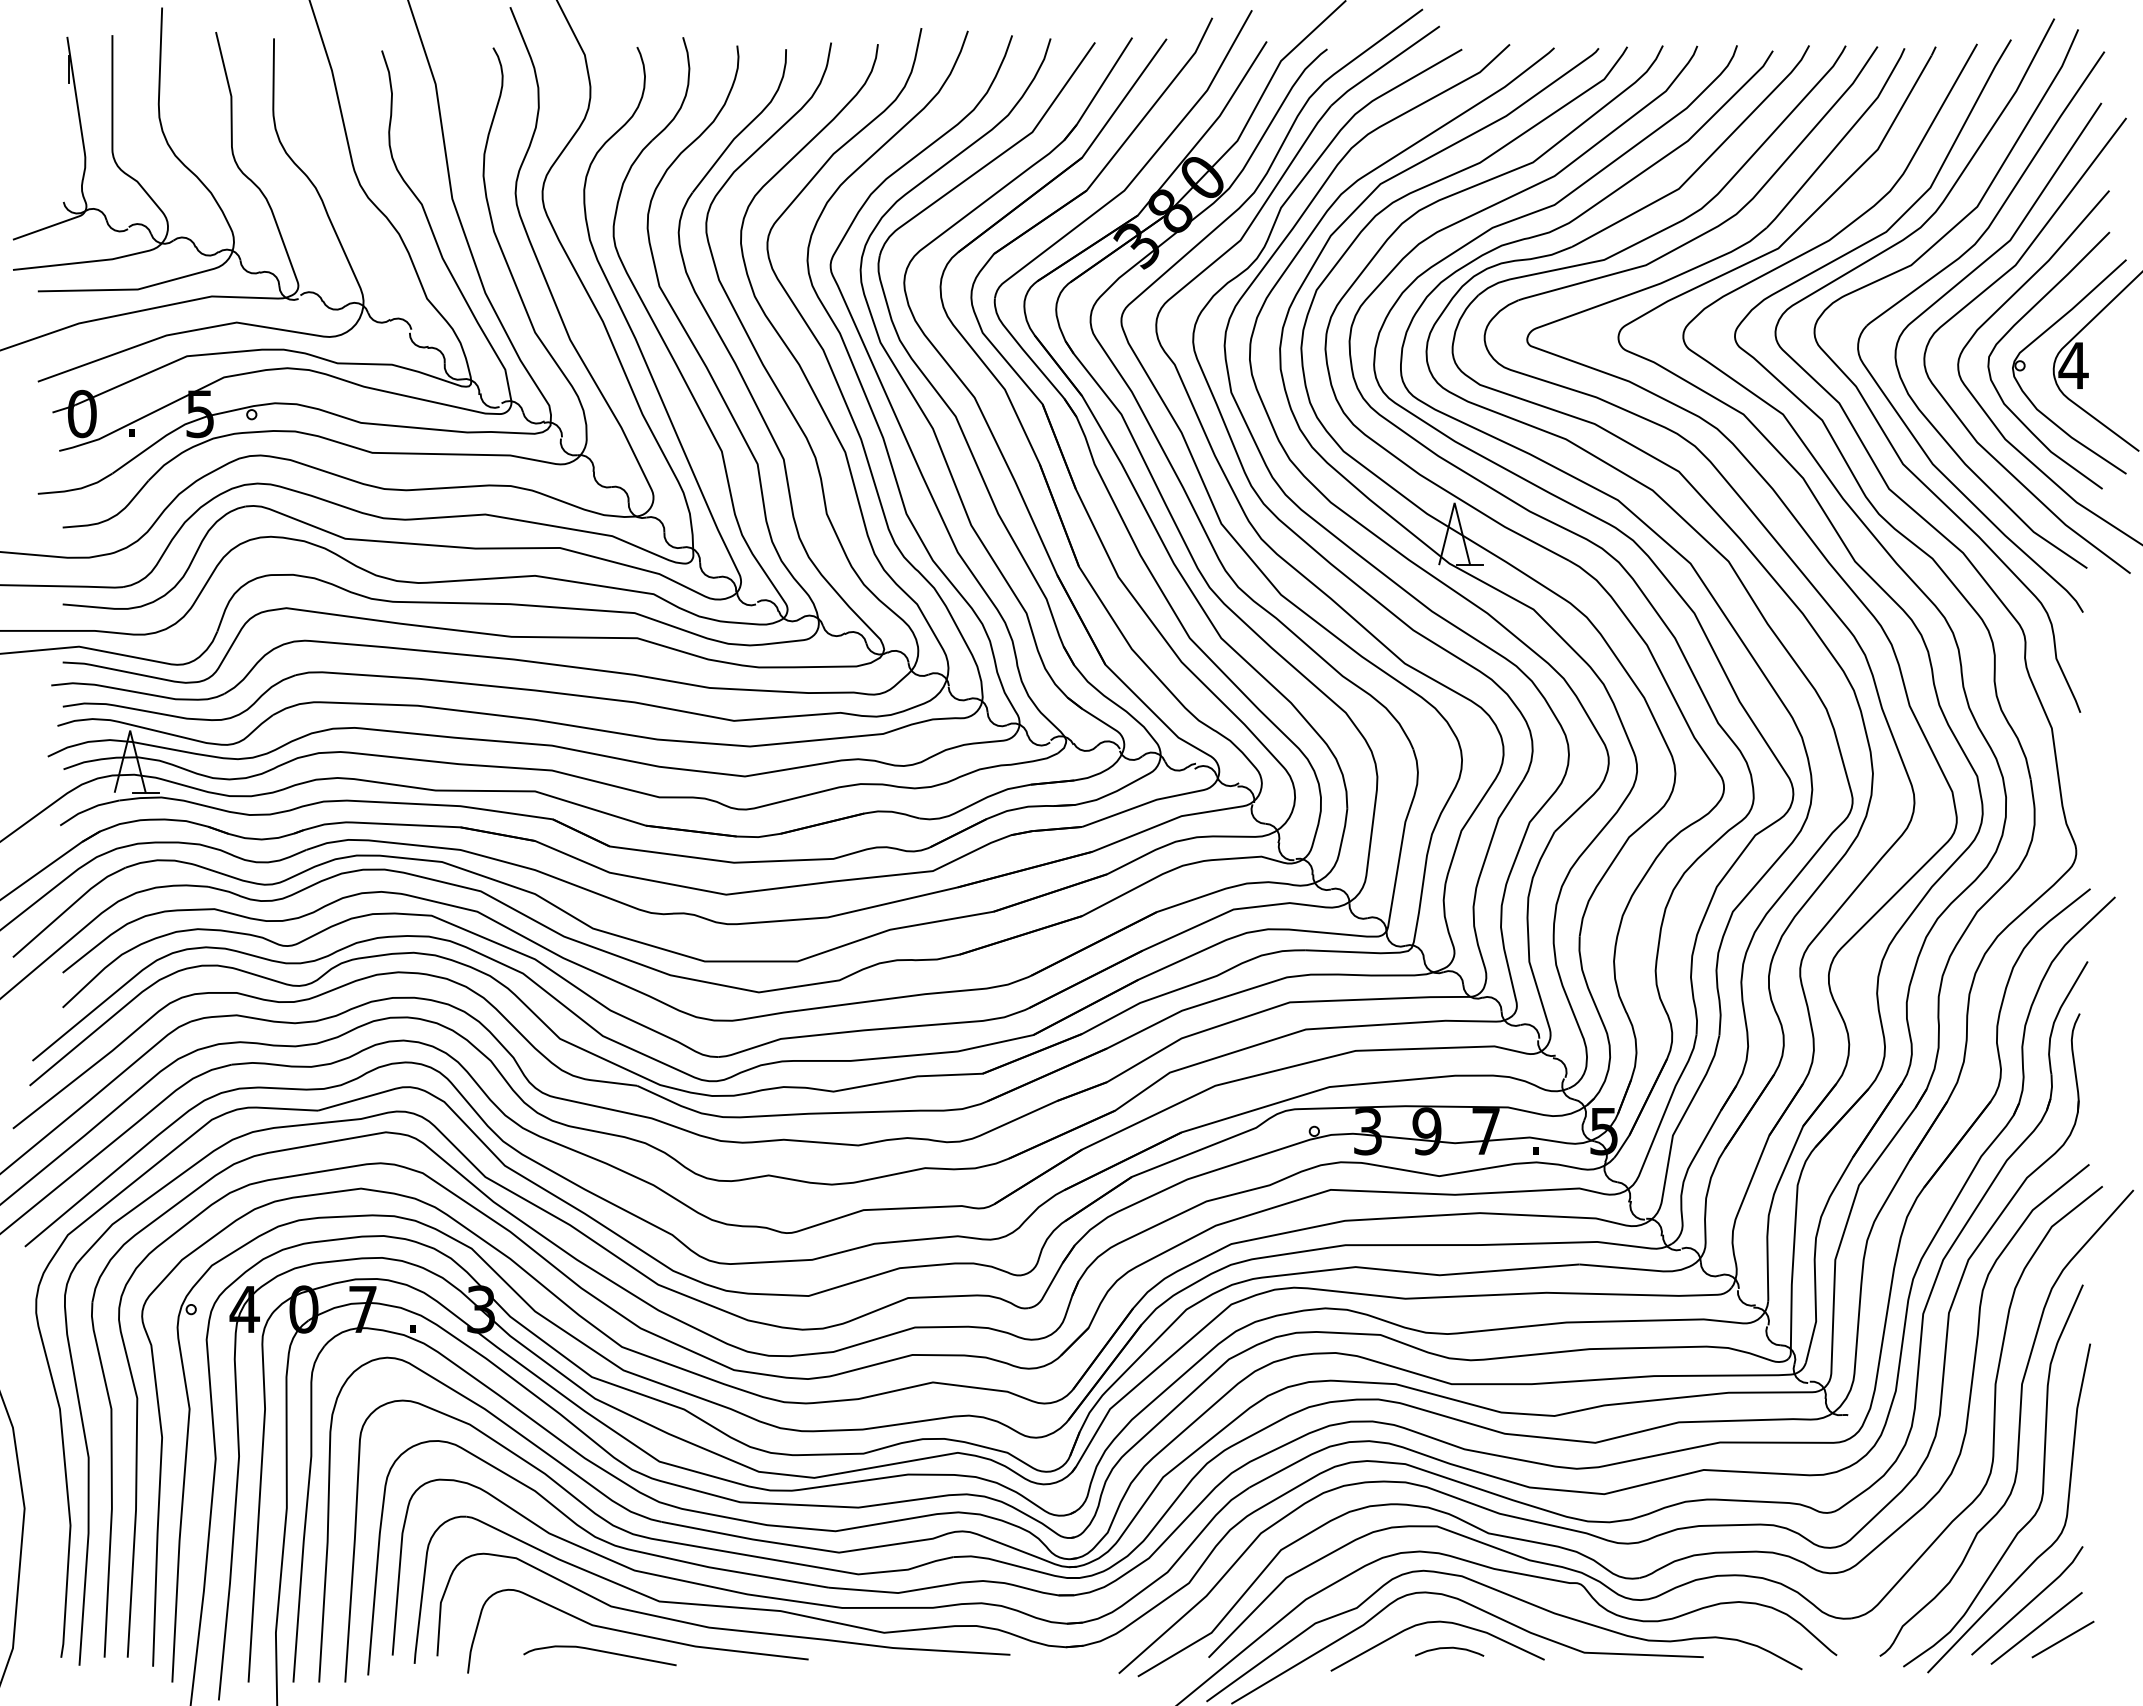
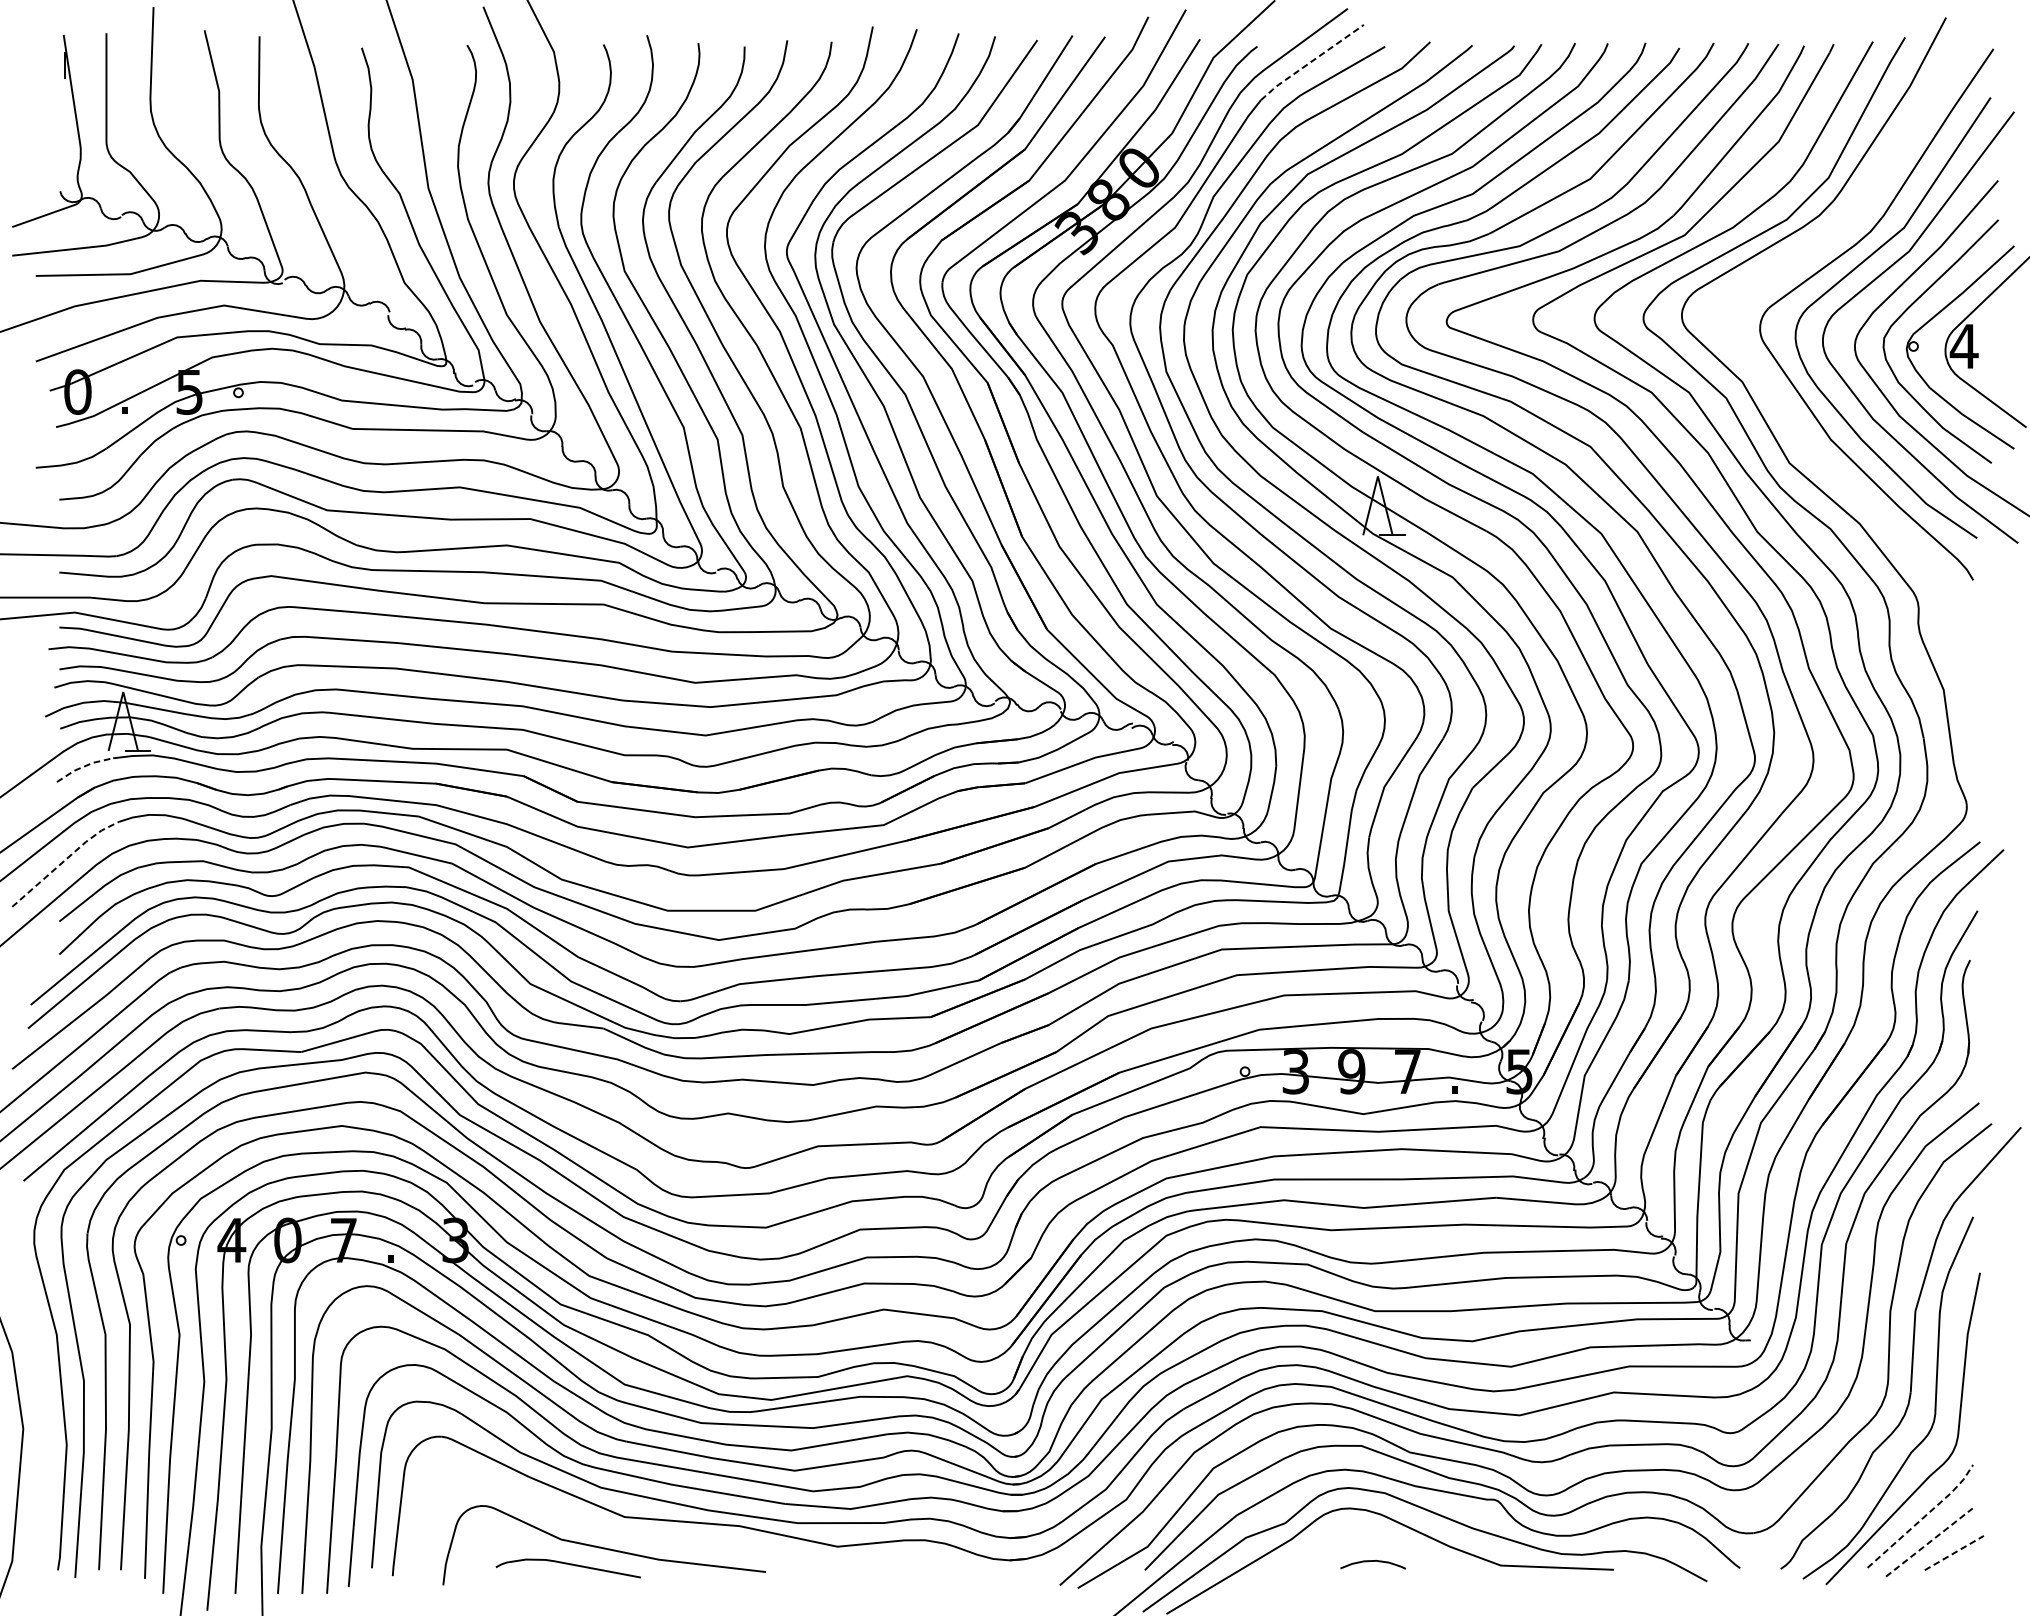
line: (1383, 65) -> (1310, 62), solid -> dashed
curve: (1874, 414) -> (1775, 392), removed
line: (88, 809) -> (83, 766), solid -> dashed
line: (68, 908) -> (64, 860), solid -> dashed
line: (2030, 1601) -> (1923, 1517), solid -> dashed
curve: (1437, 1622) -> (1361, 1536), removed
curve: (720, 1627) -> (682, 1541), removed
line: (2037, 1628) -> (1930, 1542), solid -> dashed
line: (2063, 1639) -> (1954, 1553), solid -> dashed

